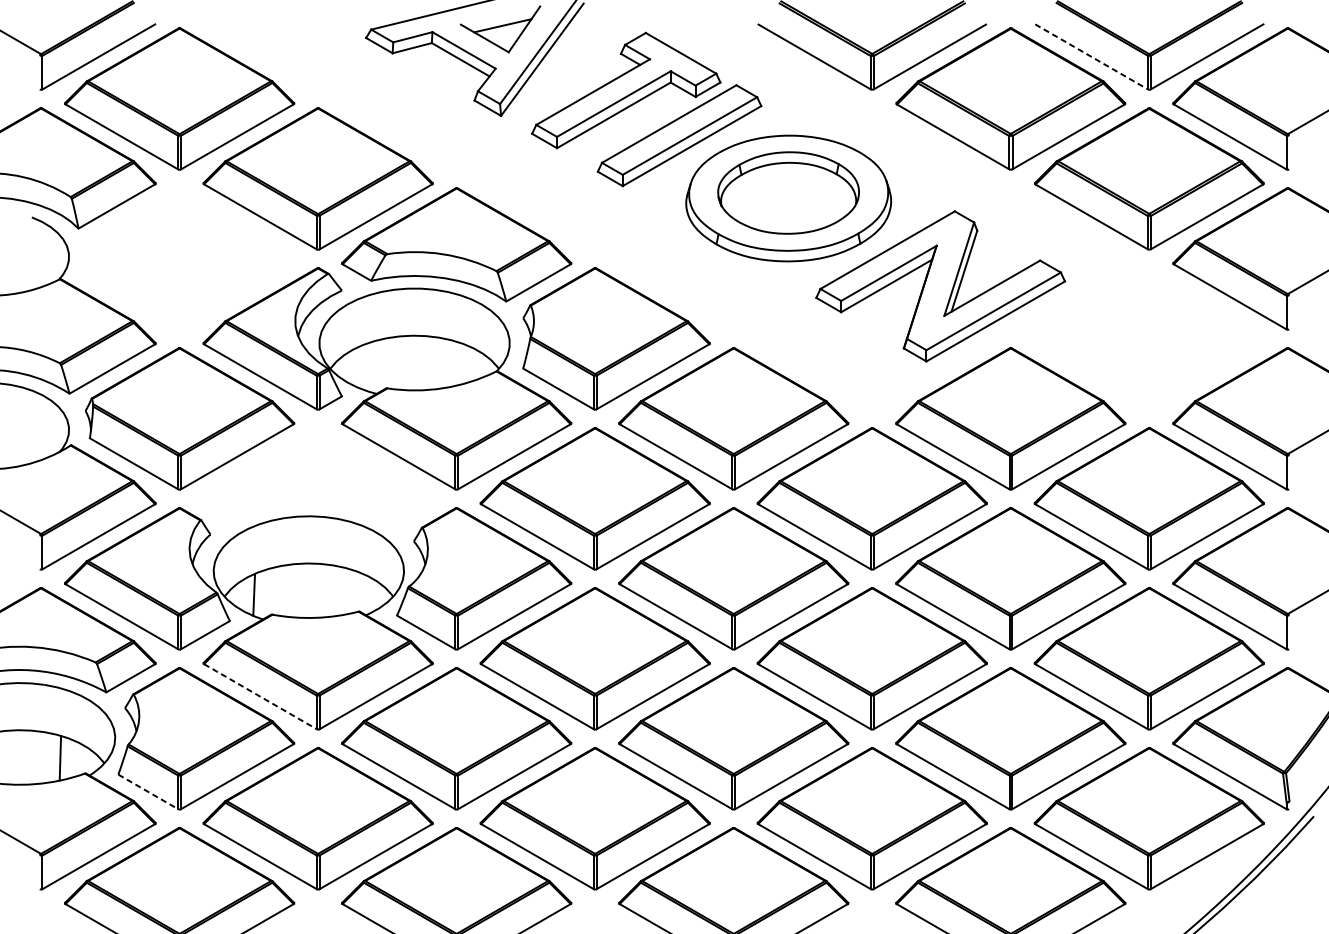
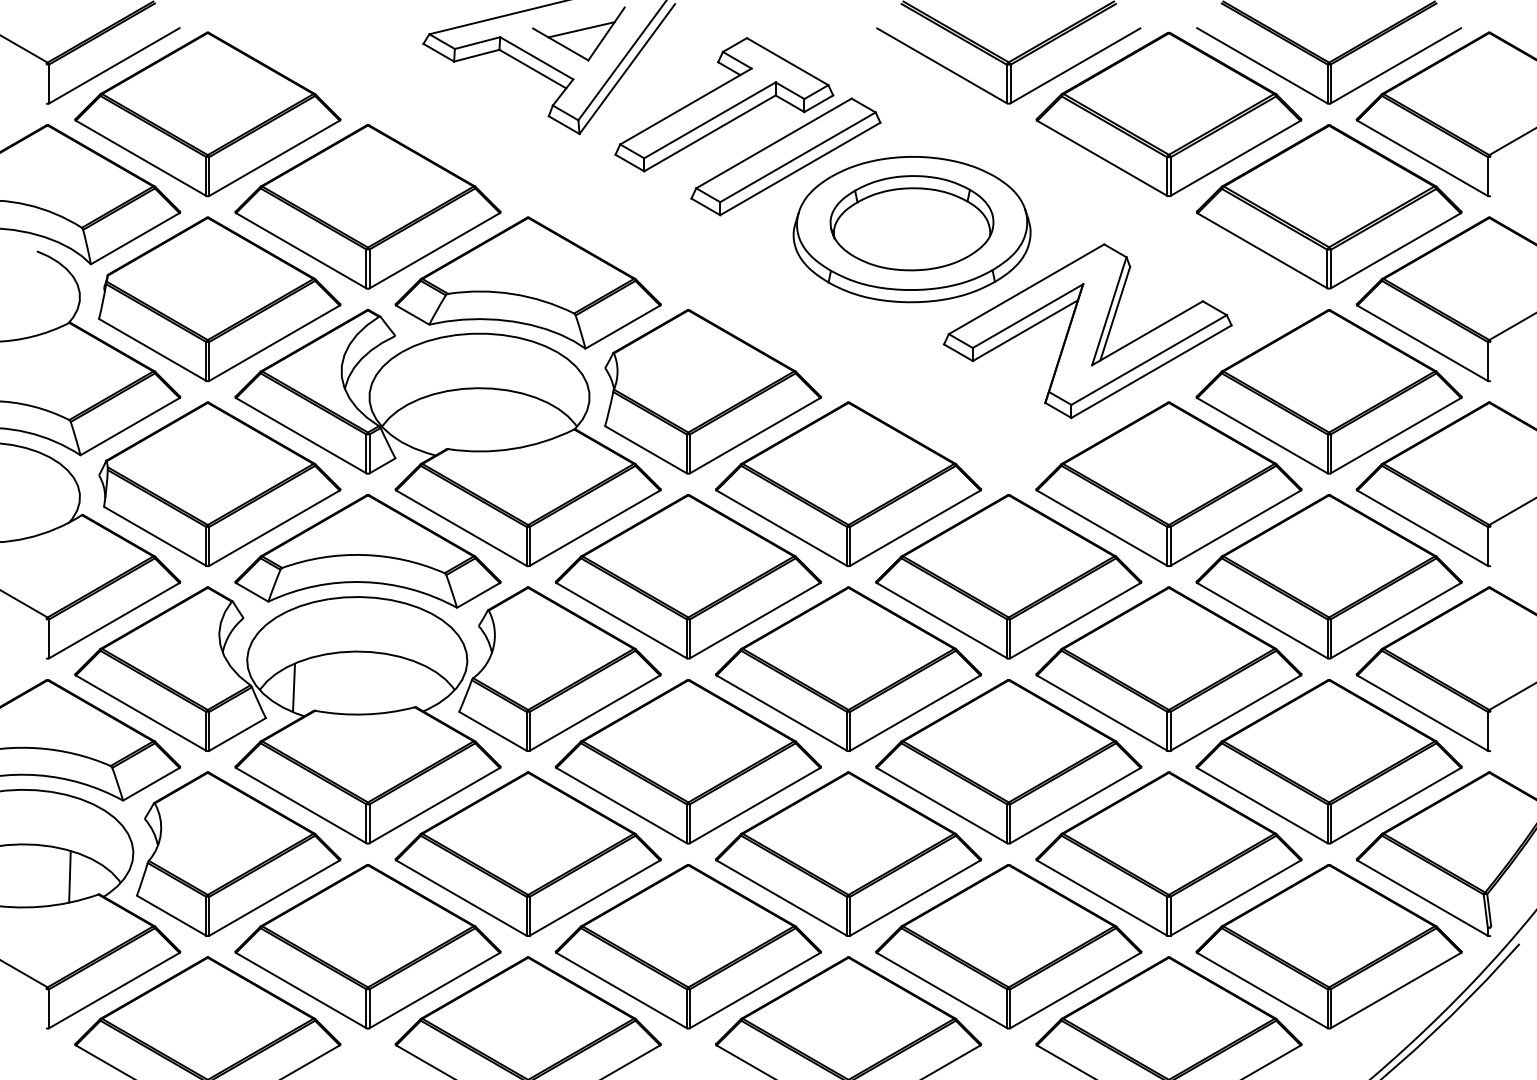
line: (1091, 57) -> (1262, 66), dashed -> solid
part: (189, 259) -> (219, 299), added
part: (1148, 338) -> (1328, 391), added
part: (317, 476) -> (367, 551), added
line: (260, 696) -> (301, 805), dashed -> solid
line: (149, 791) -> (172, 915), dashed -> solid

